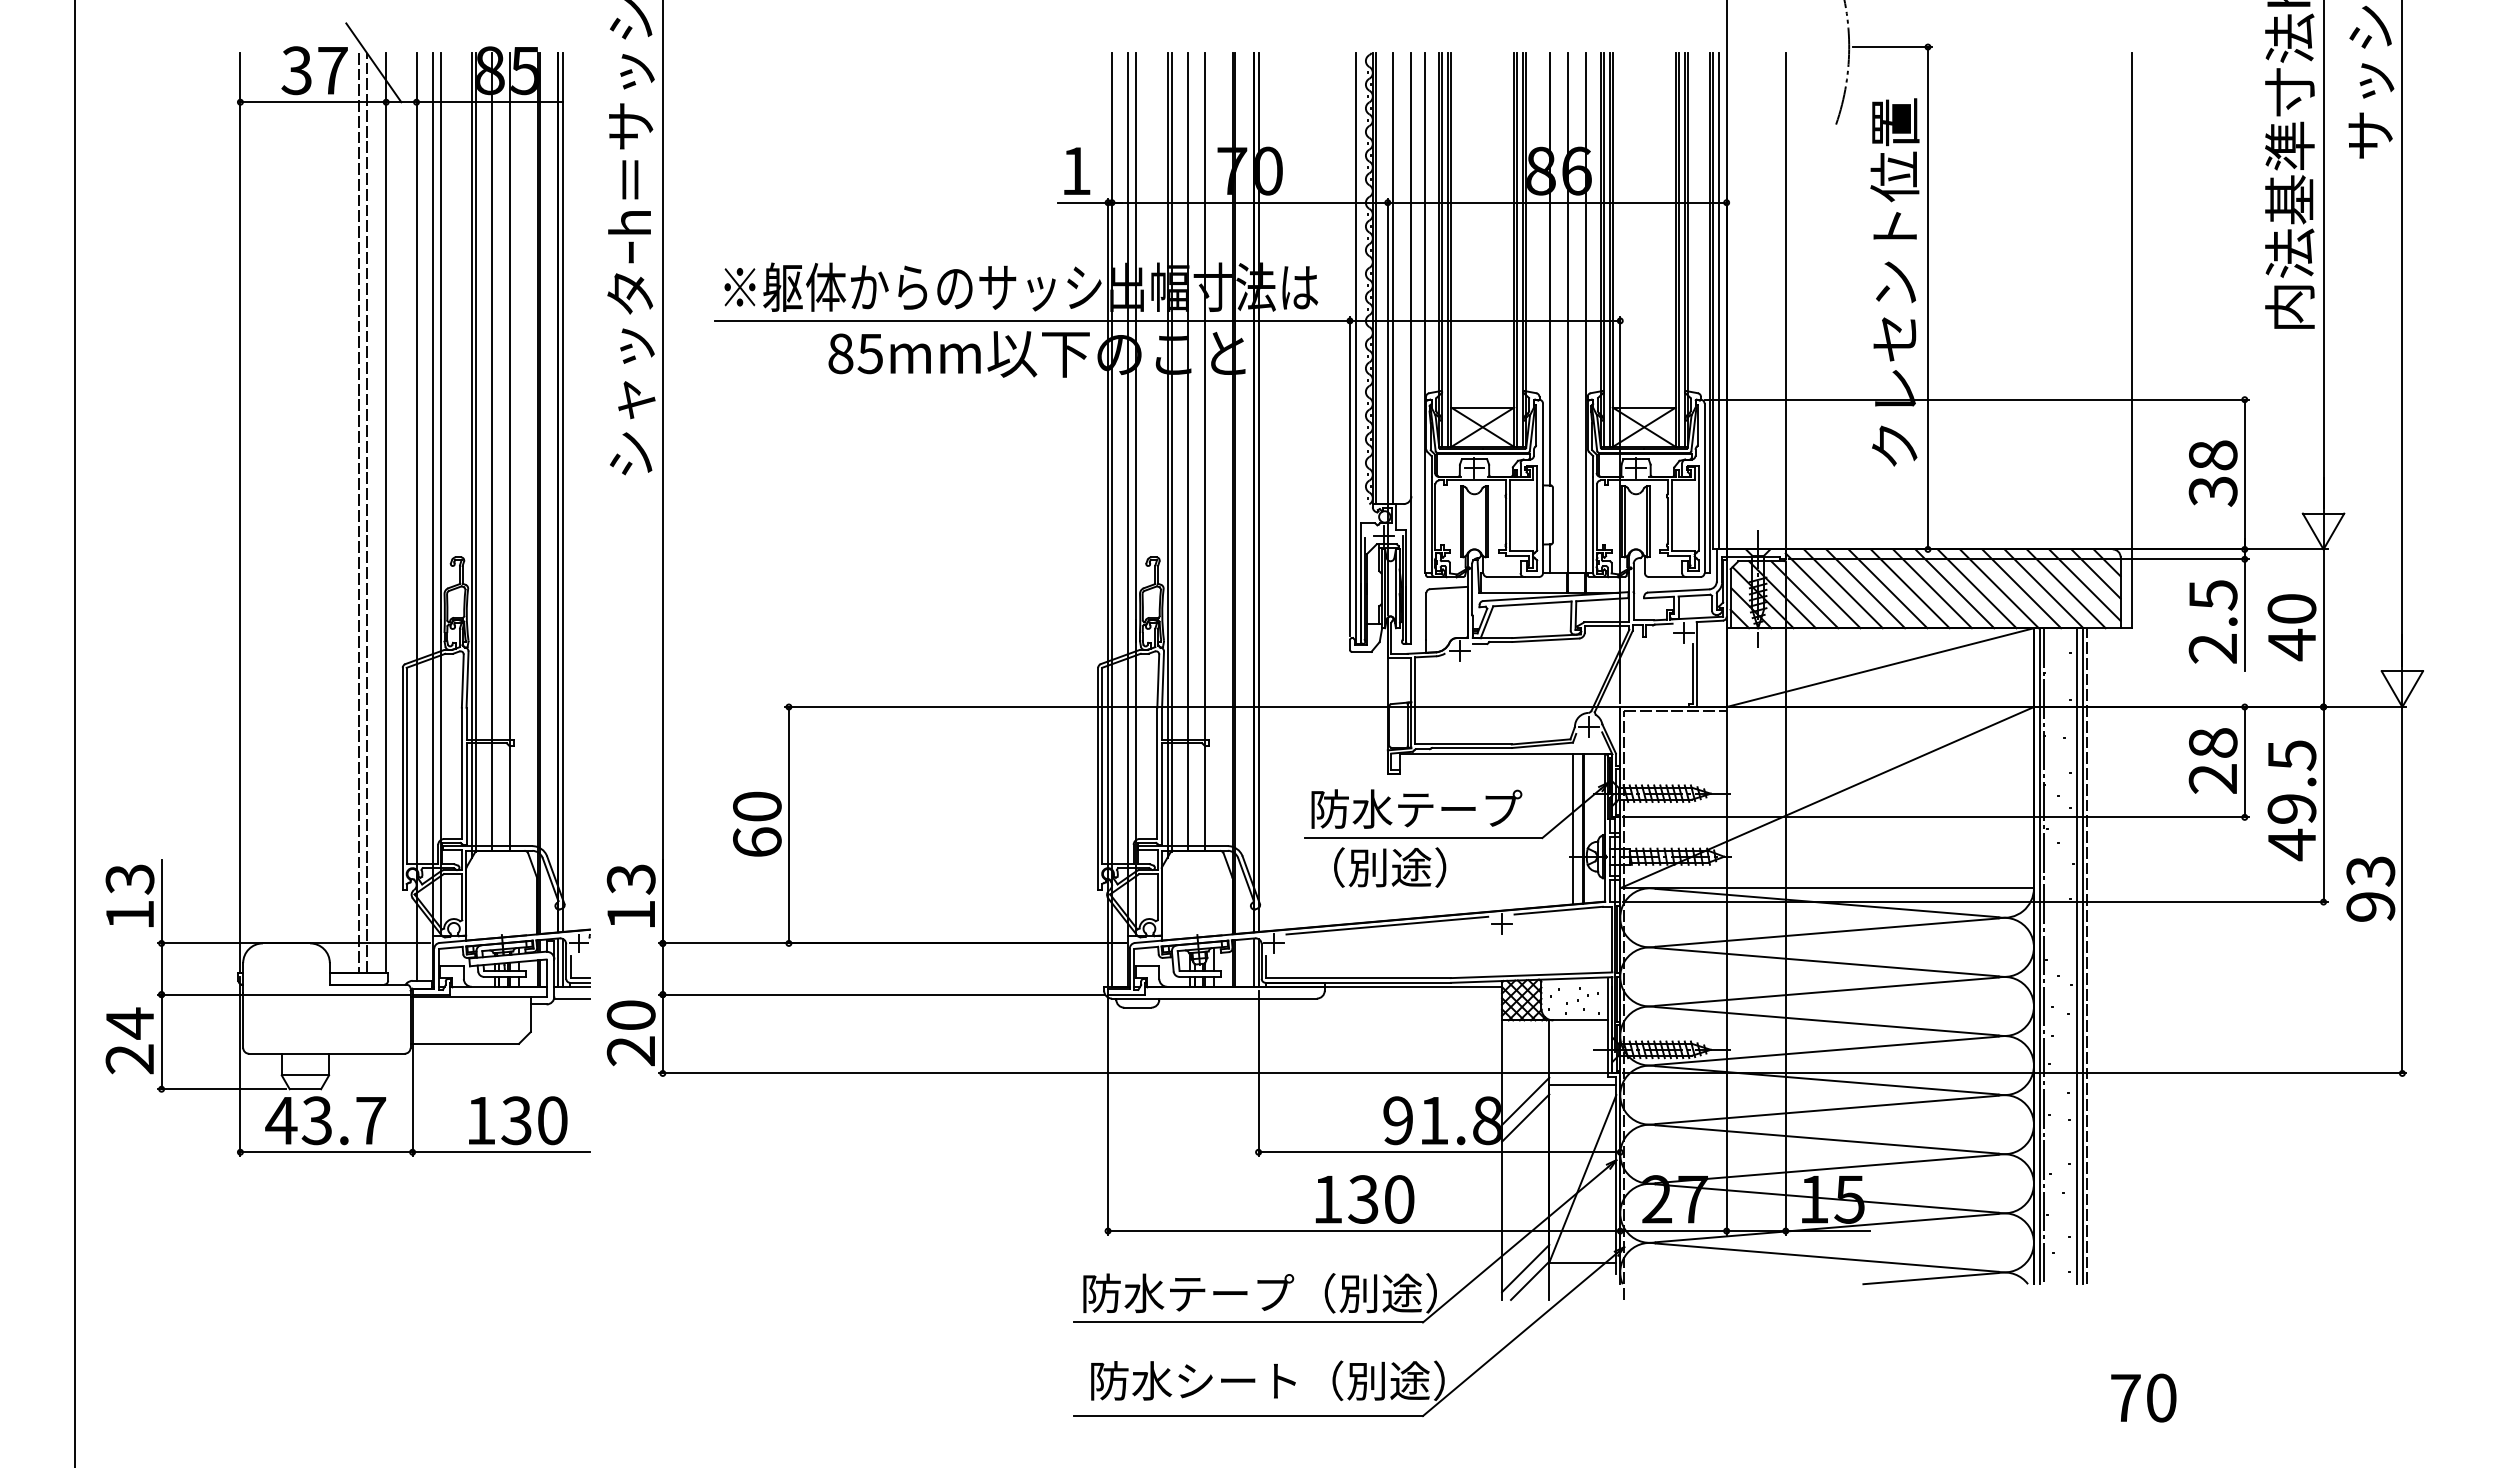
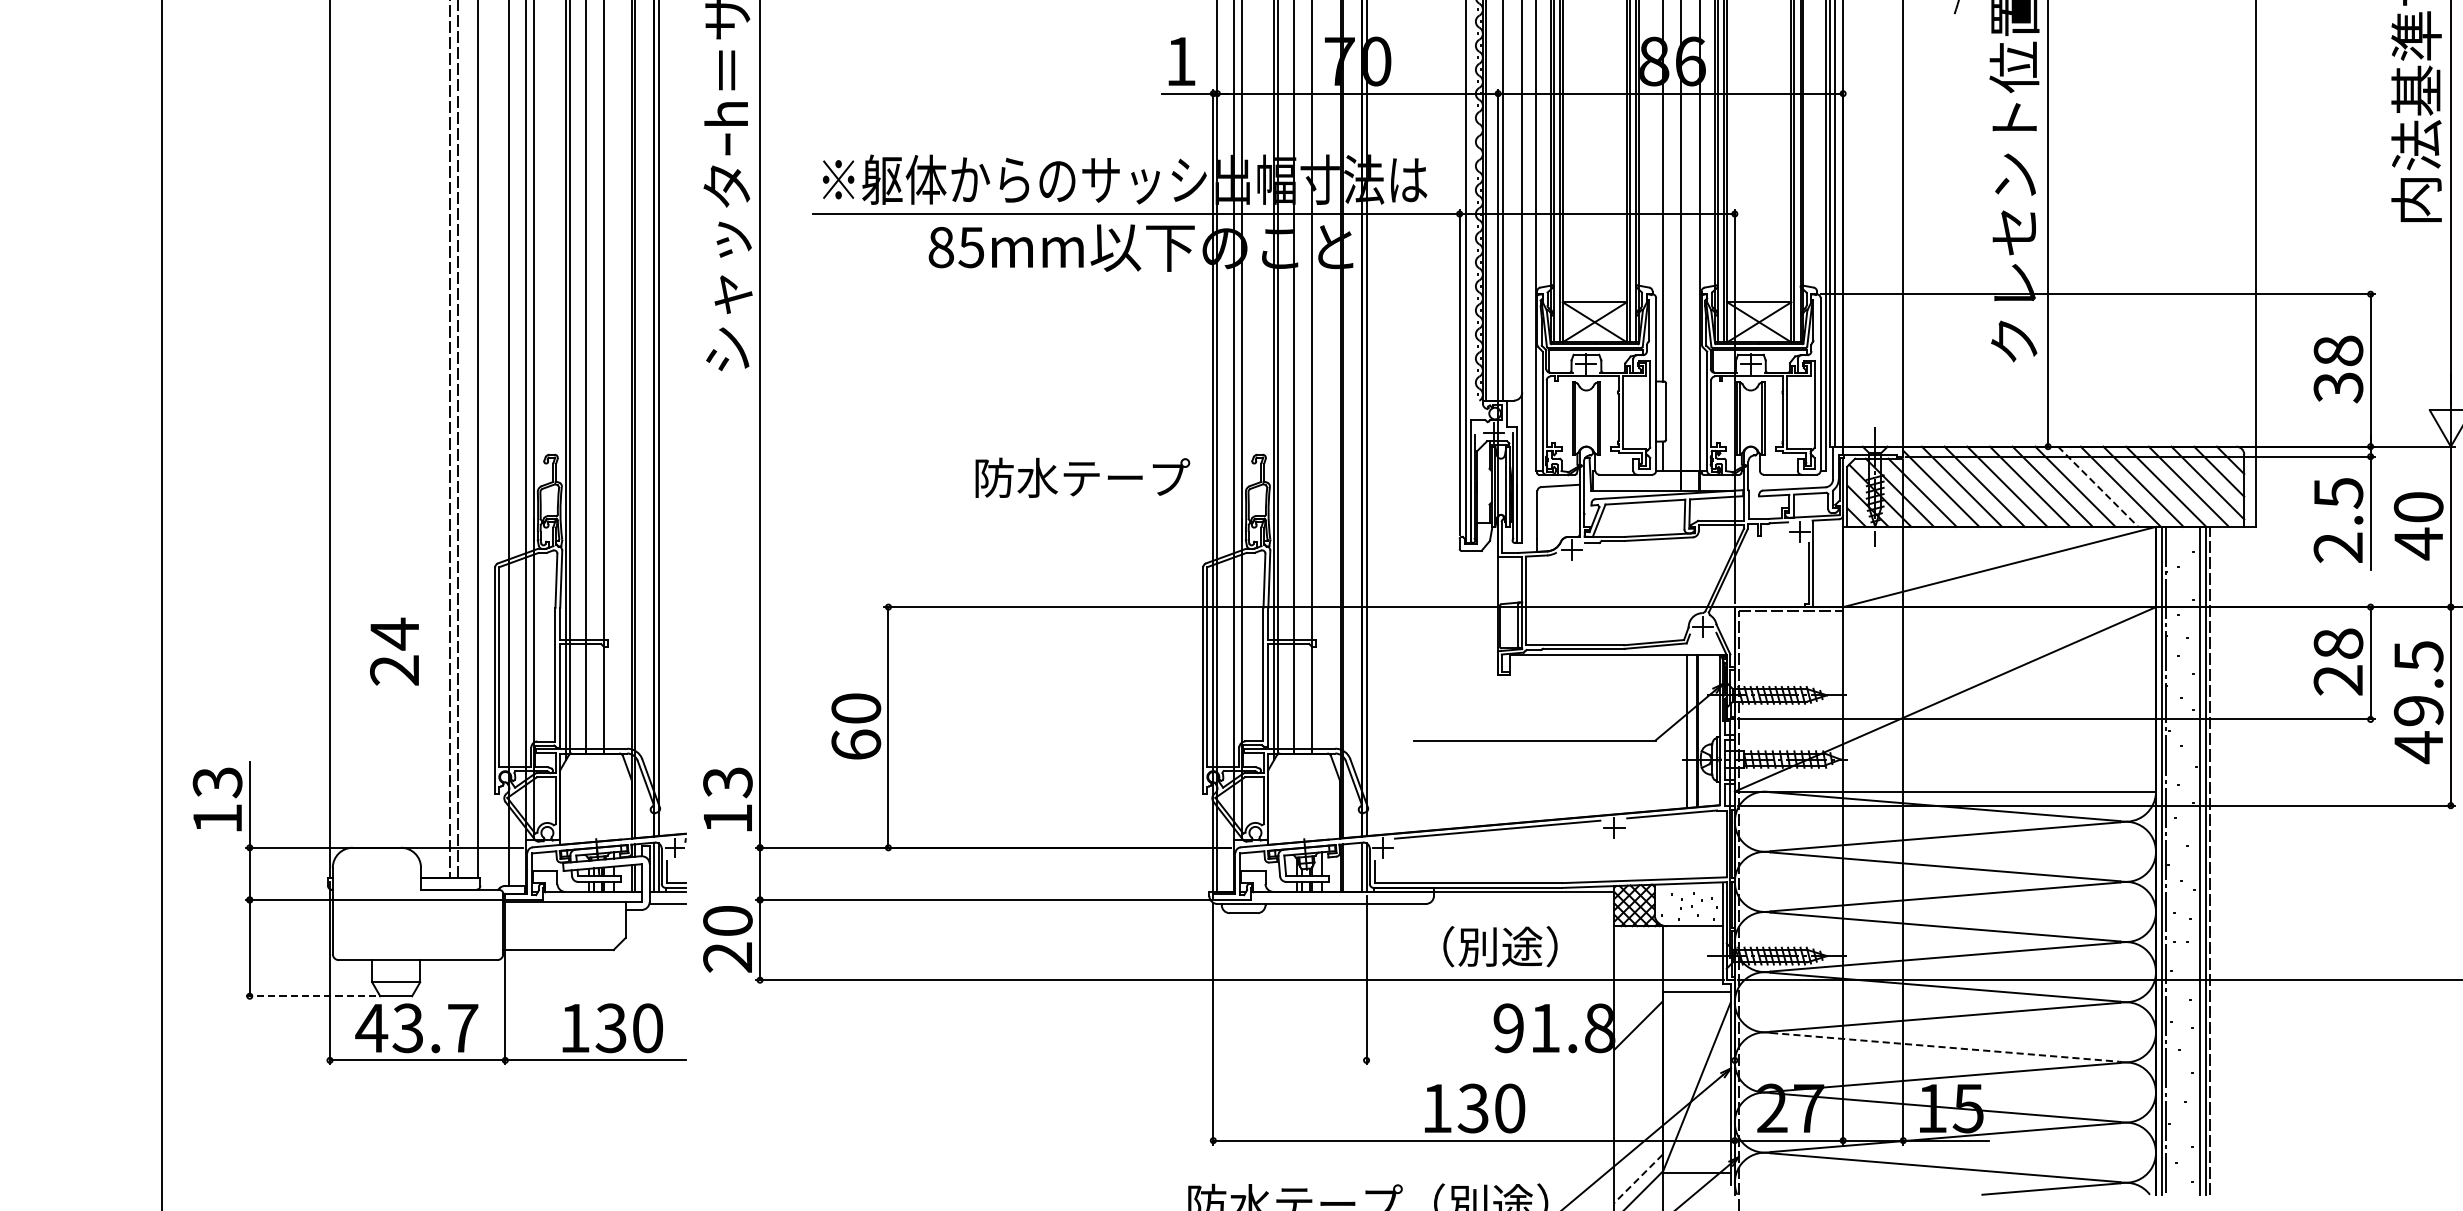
line: (1977, 588) -> (2098, 486), solid -> dashed
text: (1416, 808) -> (1082, 477), moved
text: (1390, 867) -> (1500, 946), moved
text: (129, 1040) -> (394, 651), moved
line: (221, 1089) -> (310, 996), solid -> dashed
line: (1525, 1101) -> (1638, 1008), removed
line: (1827, 1139) -> (1945, 1047), solid -> dashed
line: (1439, 1152) -> (1550, 1060), removed
line: (1525, 1268) -> (1638, 1178), solid -> dashed

